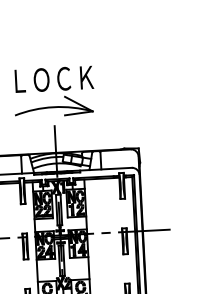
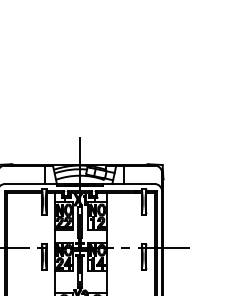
part: (47, 89) -> (74, 101), removed

